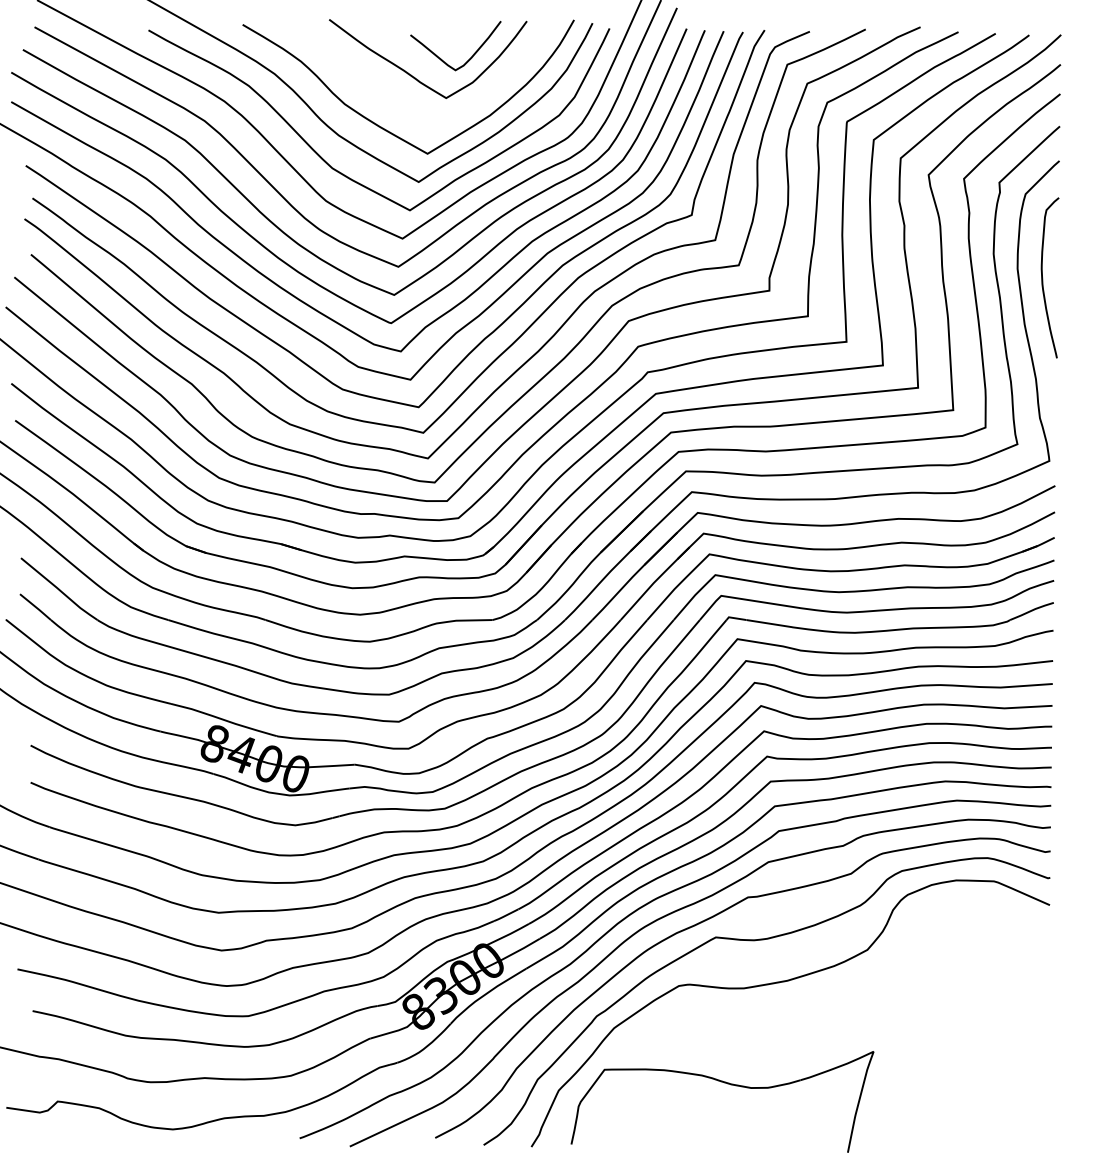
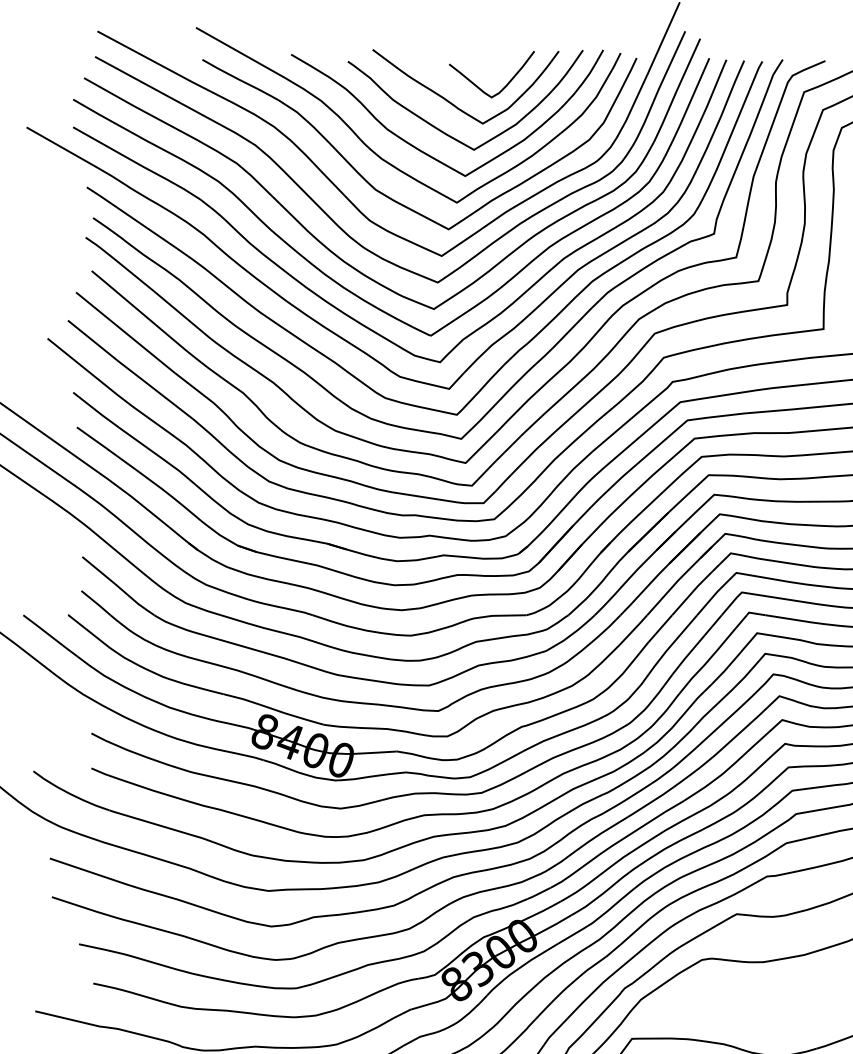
curve: (406, 107) -> (445, 132), added

